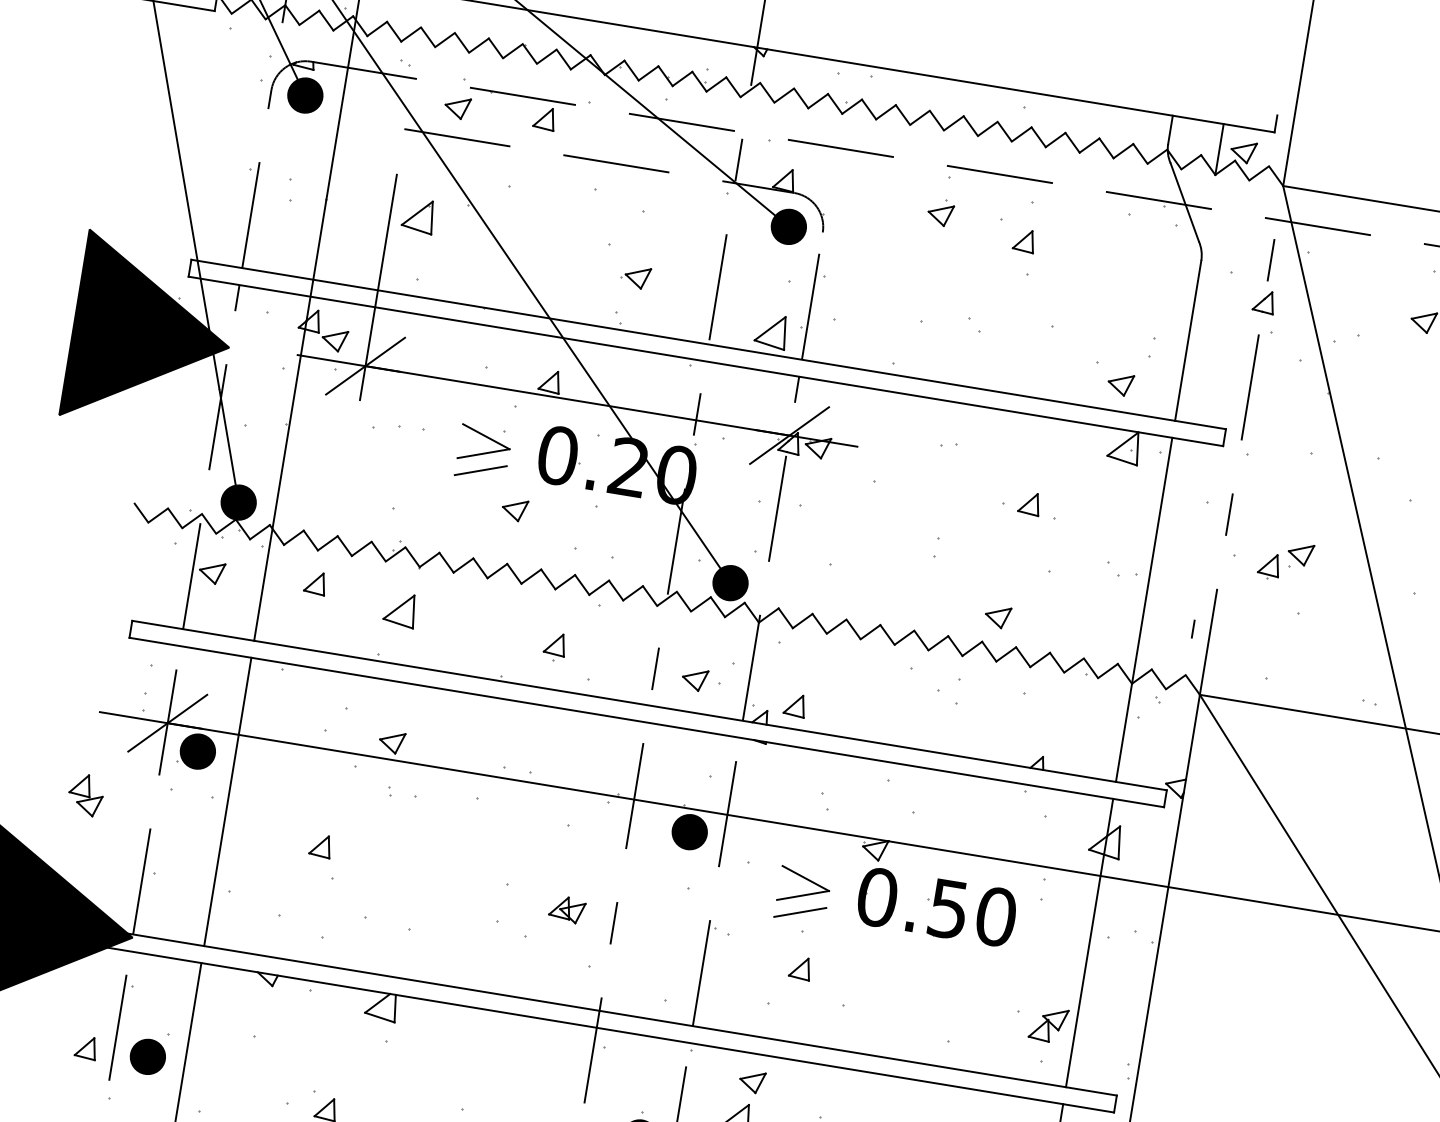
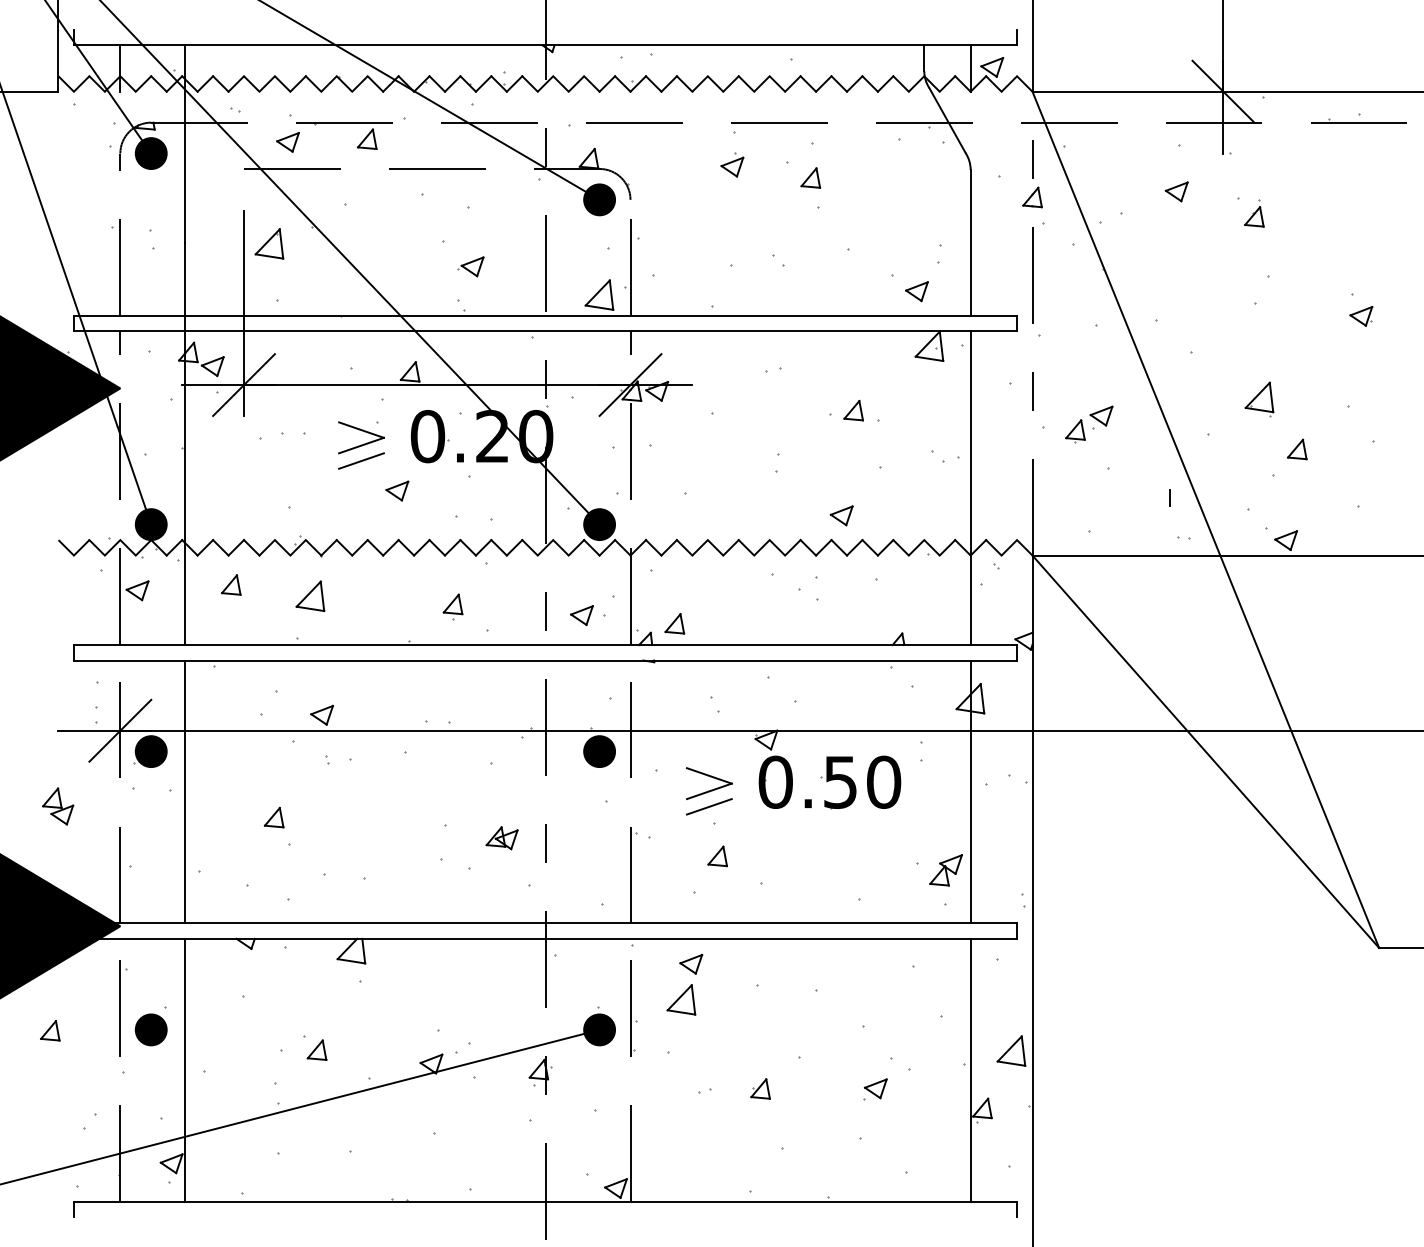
line: (1192, 628) -> (1169, 497), moved
part: (86, 1047) -> (50, 1030), moved

